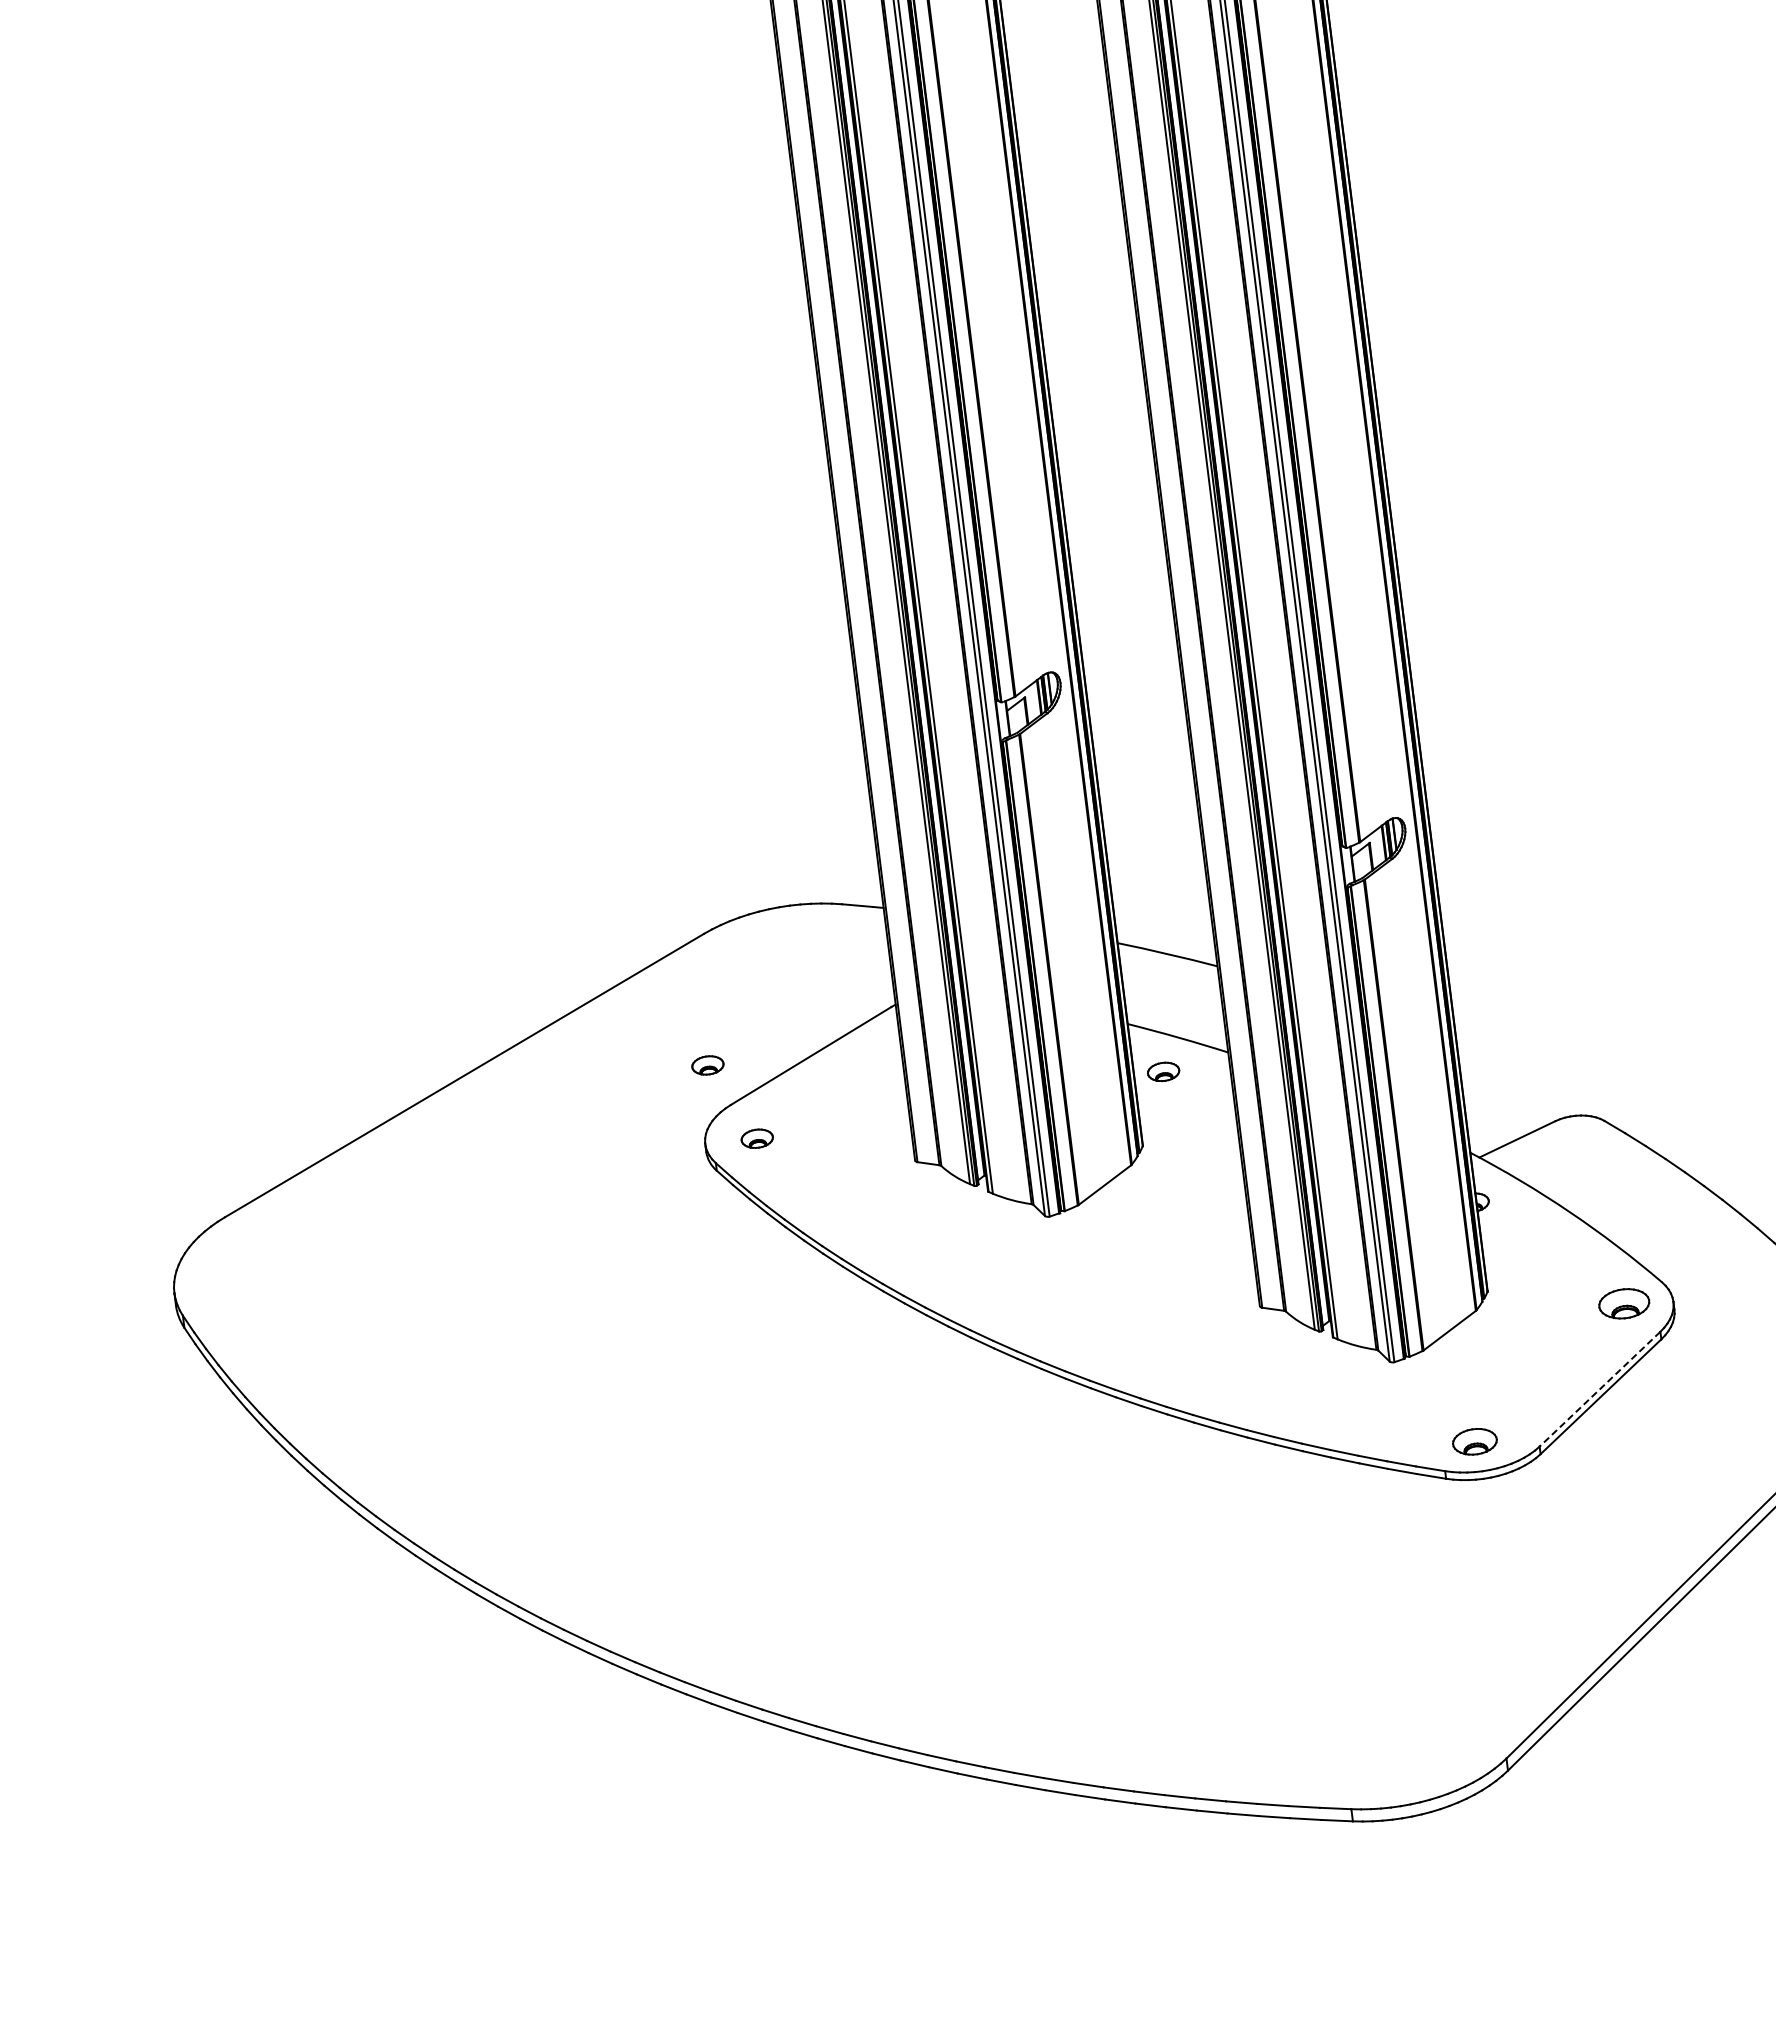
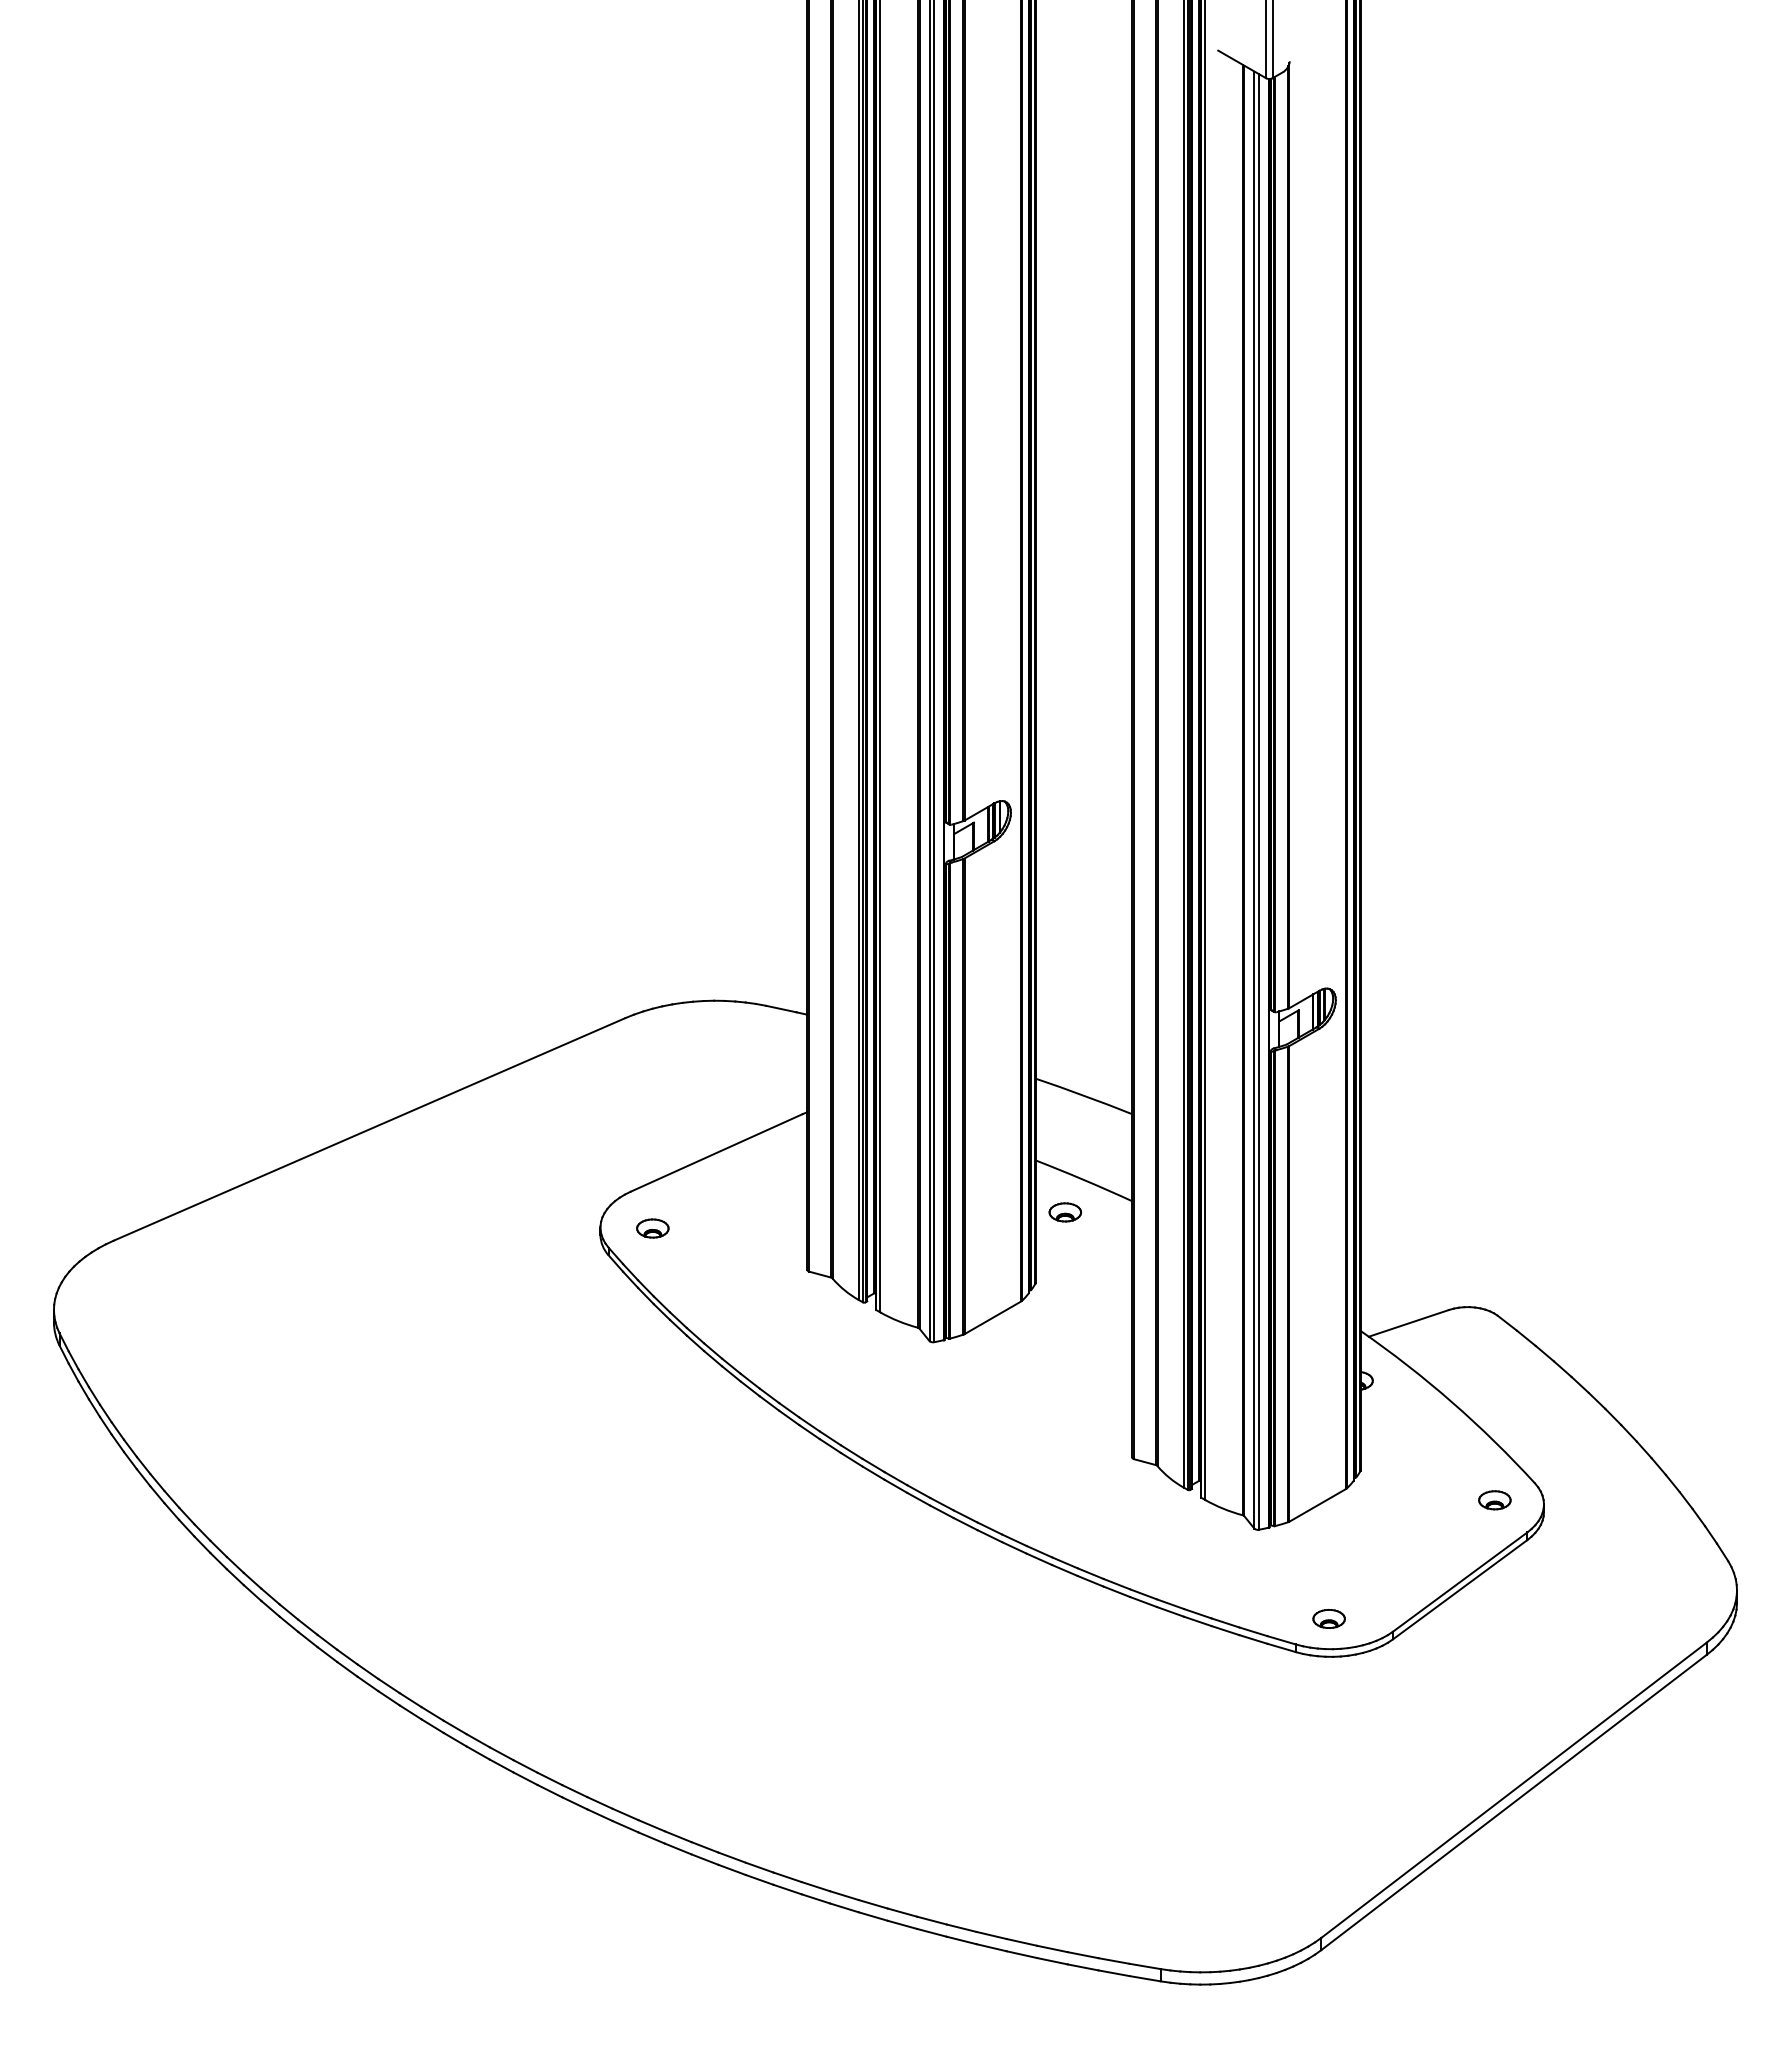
part: (707, 1065) -> (612, 1149), removed
part: (1623, 1304) -> (1494, 1500), size x0.62
line: (1600, 1389) -> (1460, 1582), dashed -> solid
part: (1474, 1441) -> (1328, 1618), size x0.71

